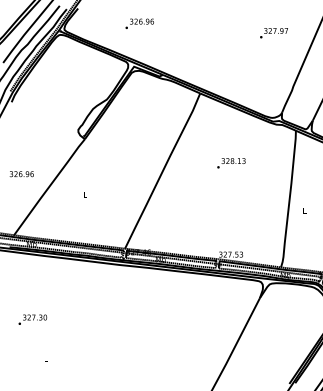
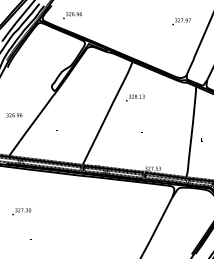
text: (139, 23) -> (72, 15), moved
text: (231, 162) -> (135, 97), moved

